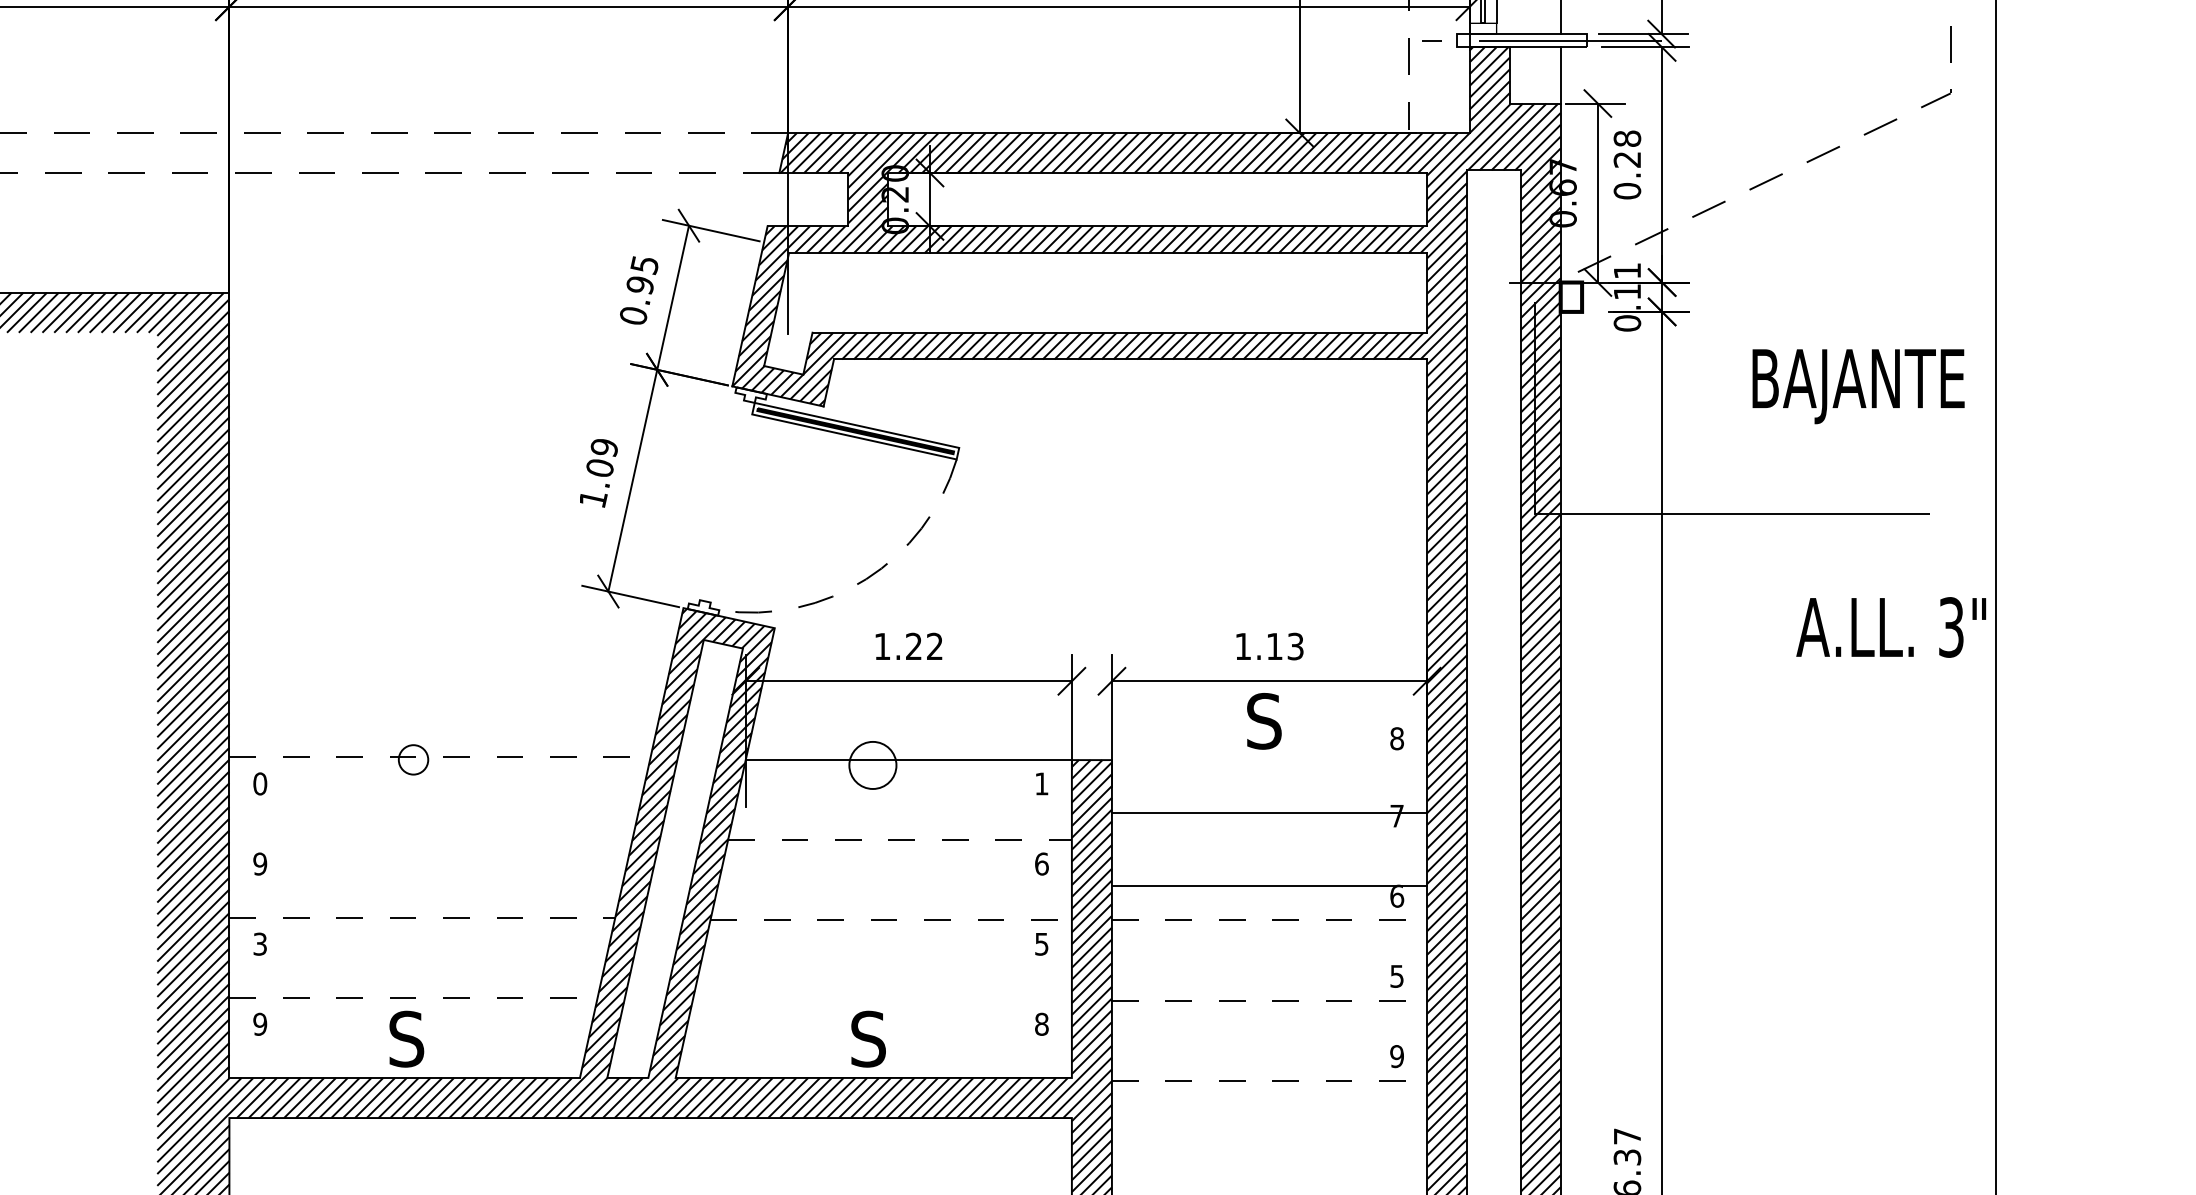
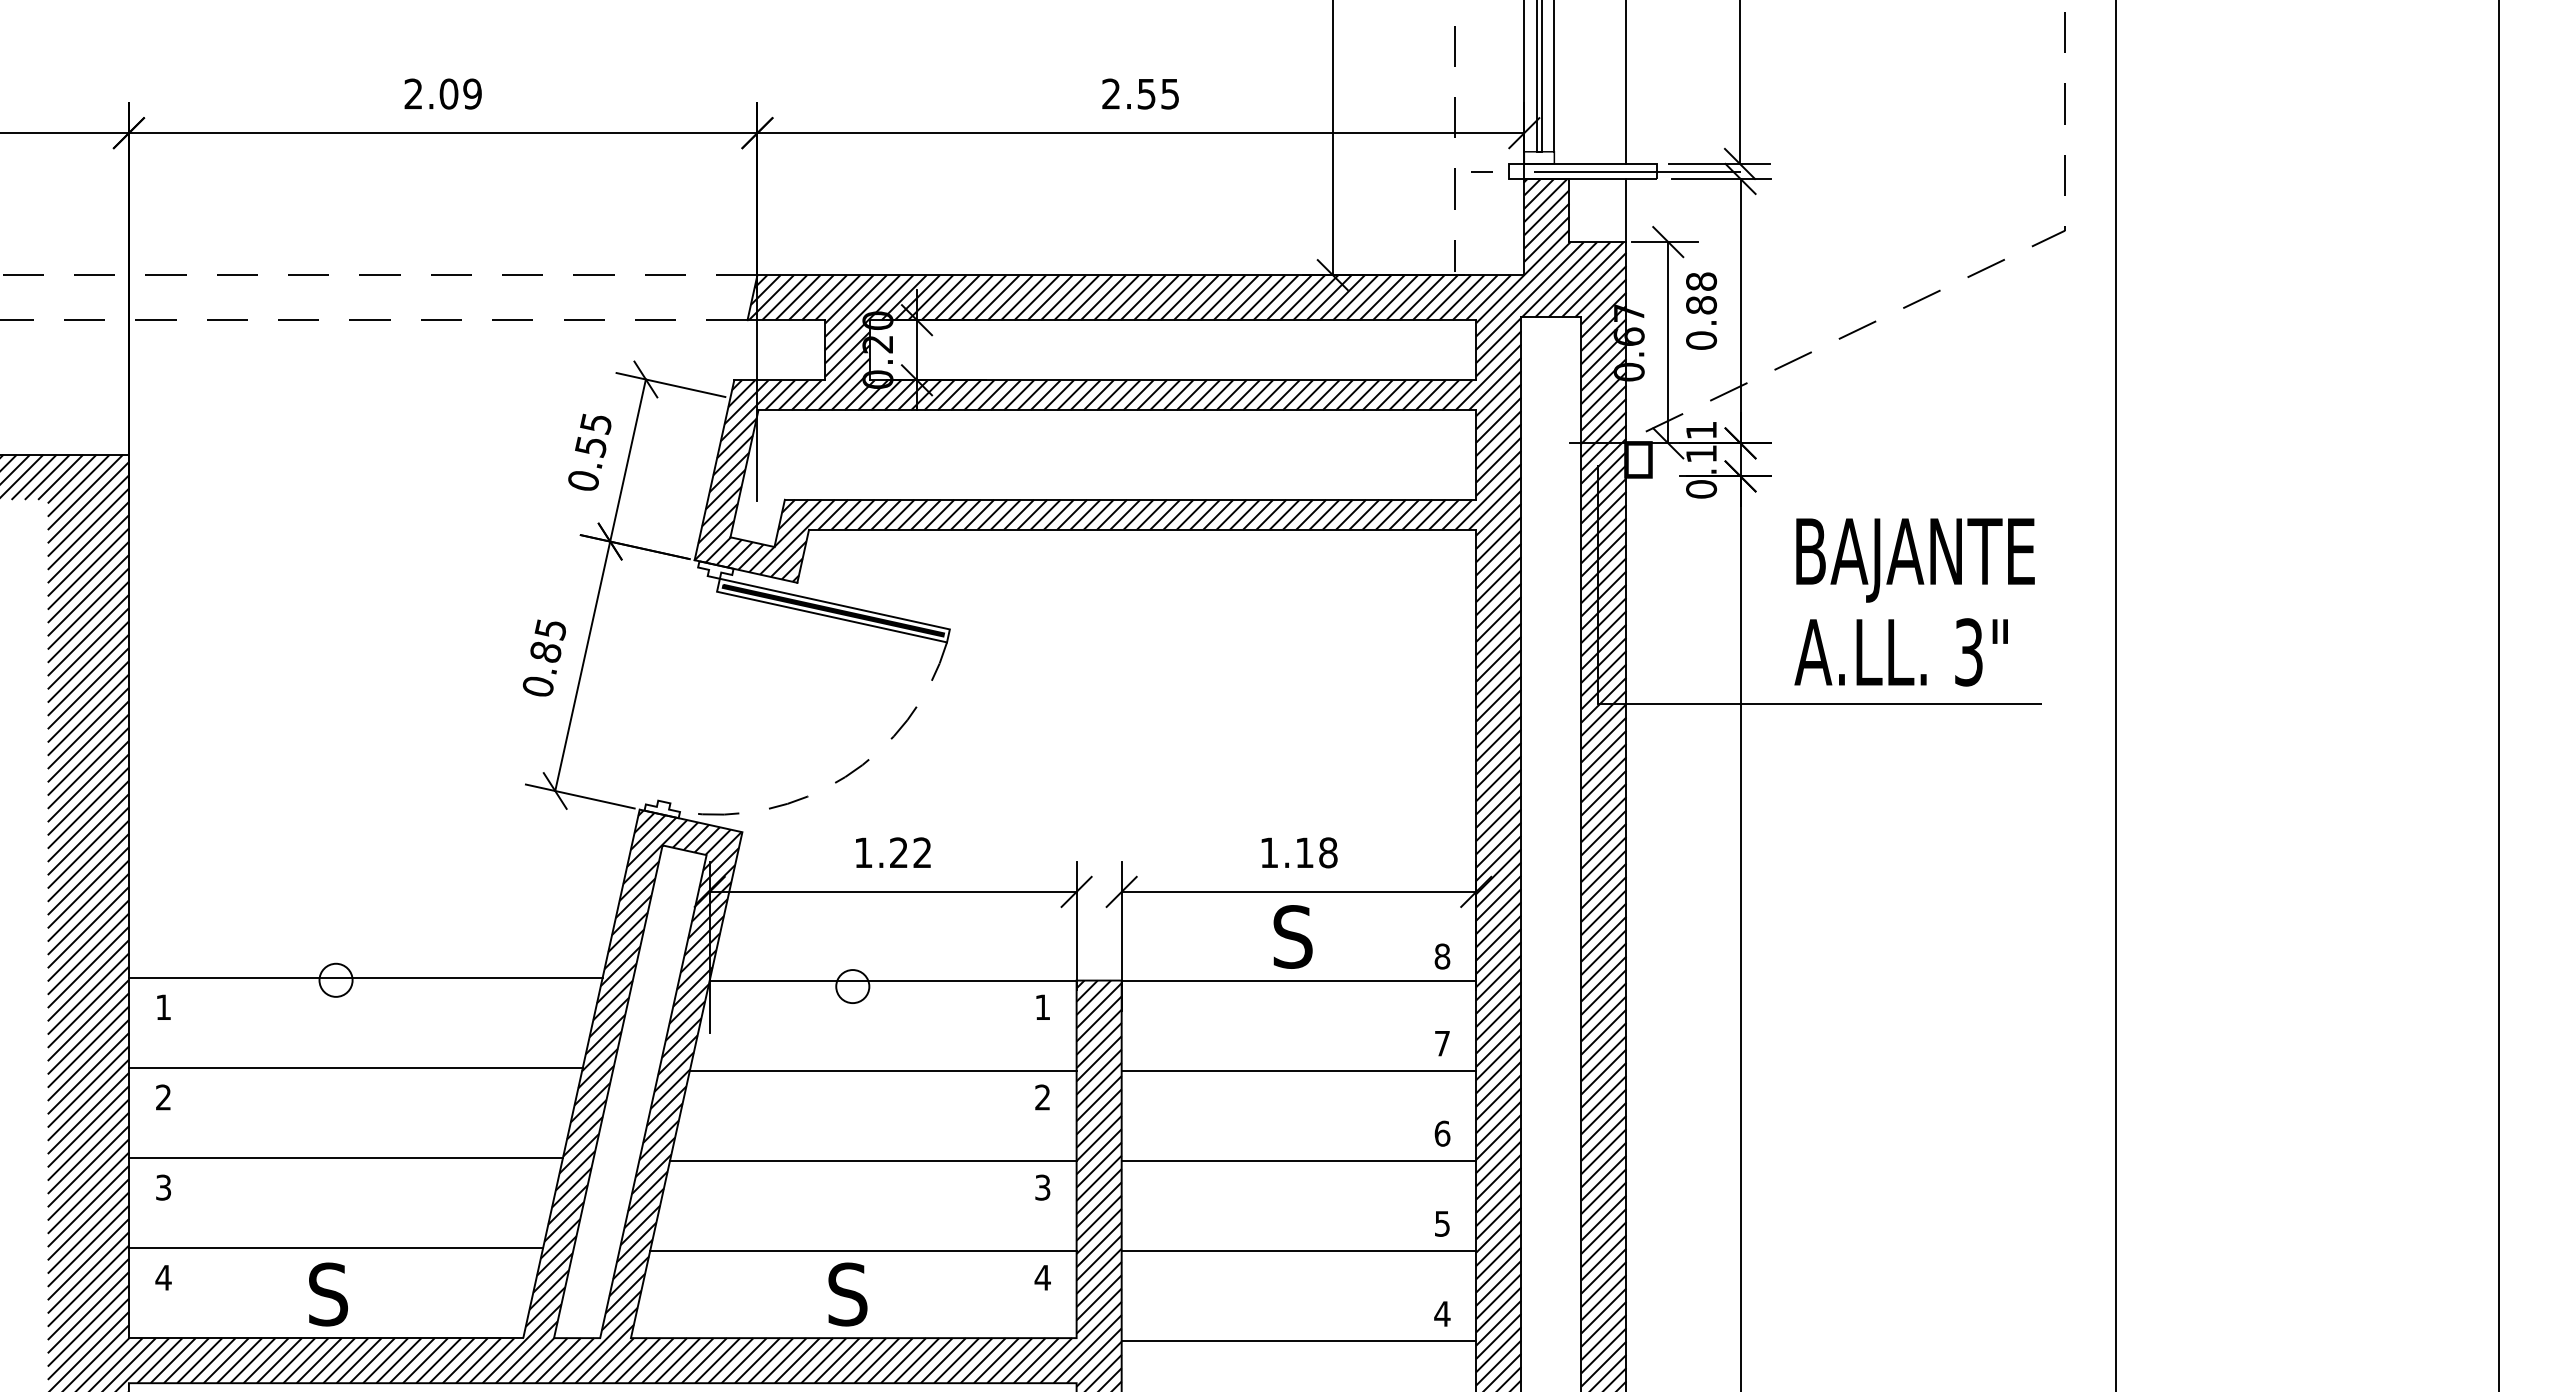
text: (1627, 159) -> (1701, 305), 0.28 -> 0.88
text: (639, 285) -> (590, 446), 0.95 -> 0.55
text: (1858, 386) -> (1915, 560), moved
text: (597, 472) -> (543, 657), 1.09 -> 0.85
text: (1890, 627) -> (1900, 652), moved
text: (1295, 646) -> (1328, 852), 1.13 -> 1.18
line: (439, 757) -> (365, 977), dashed -> solid
circle: (872, 765) -> (852, 986), size x0.62
text: (260, 784) -> (163, 1007), 0 -> 1
line: (1269, 812) -> (1298, 980), moved
line: (430, 837) -> (355, 1067), added
line: (900, 840) -> (883, 1070), dashed -> solid
text: (260, 864) -> (163, 1097), 9 -> 2
text: (1041, 864) -> (1042, 1097), 6 -> 2
line: (1269, 885) -> (1298, 1070), moved
line: (422, 917) -> (346, 1157), dashed -> solid
line: (891, 920) -> (873, 1160), dashed -> solid
line: (1270, 920) -> (1299, 1160), dashed -> solid
text: (1042, 943) -> (1043, 1186), 5 -> 3
line: (413, 997) -> (336, 1247), dashed -> solid
line: (882, 1000) -> (863, 1250), added
line: (1270, 1000) -> (1299, 1250), dashed -> solid
text: (260, 1024) -> (163, 1277), 9 -> 4
text: (1041, 1024) -> (1042, 1277), 8 -> 4
text: (1397, 1056) -> (1442, 1314), 9 -> 4
line: (1270, 1080) -> (1299, 1341), dashed -> solid

